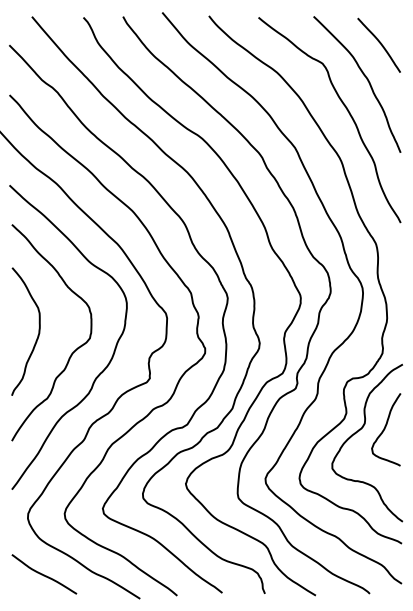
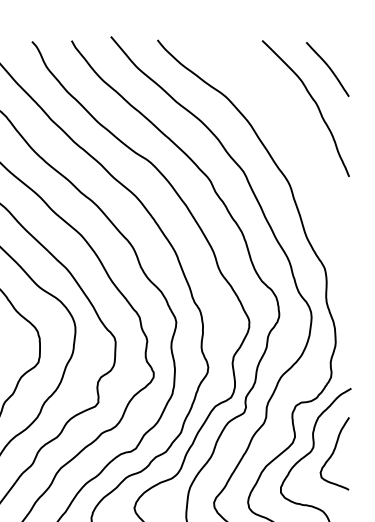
curve: (345, 108) -> (294, 132), removed

